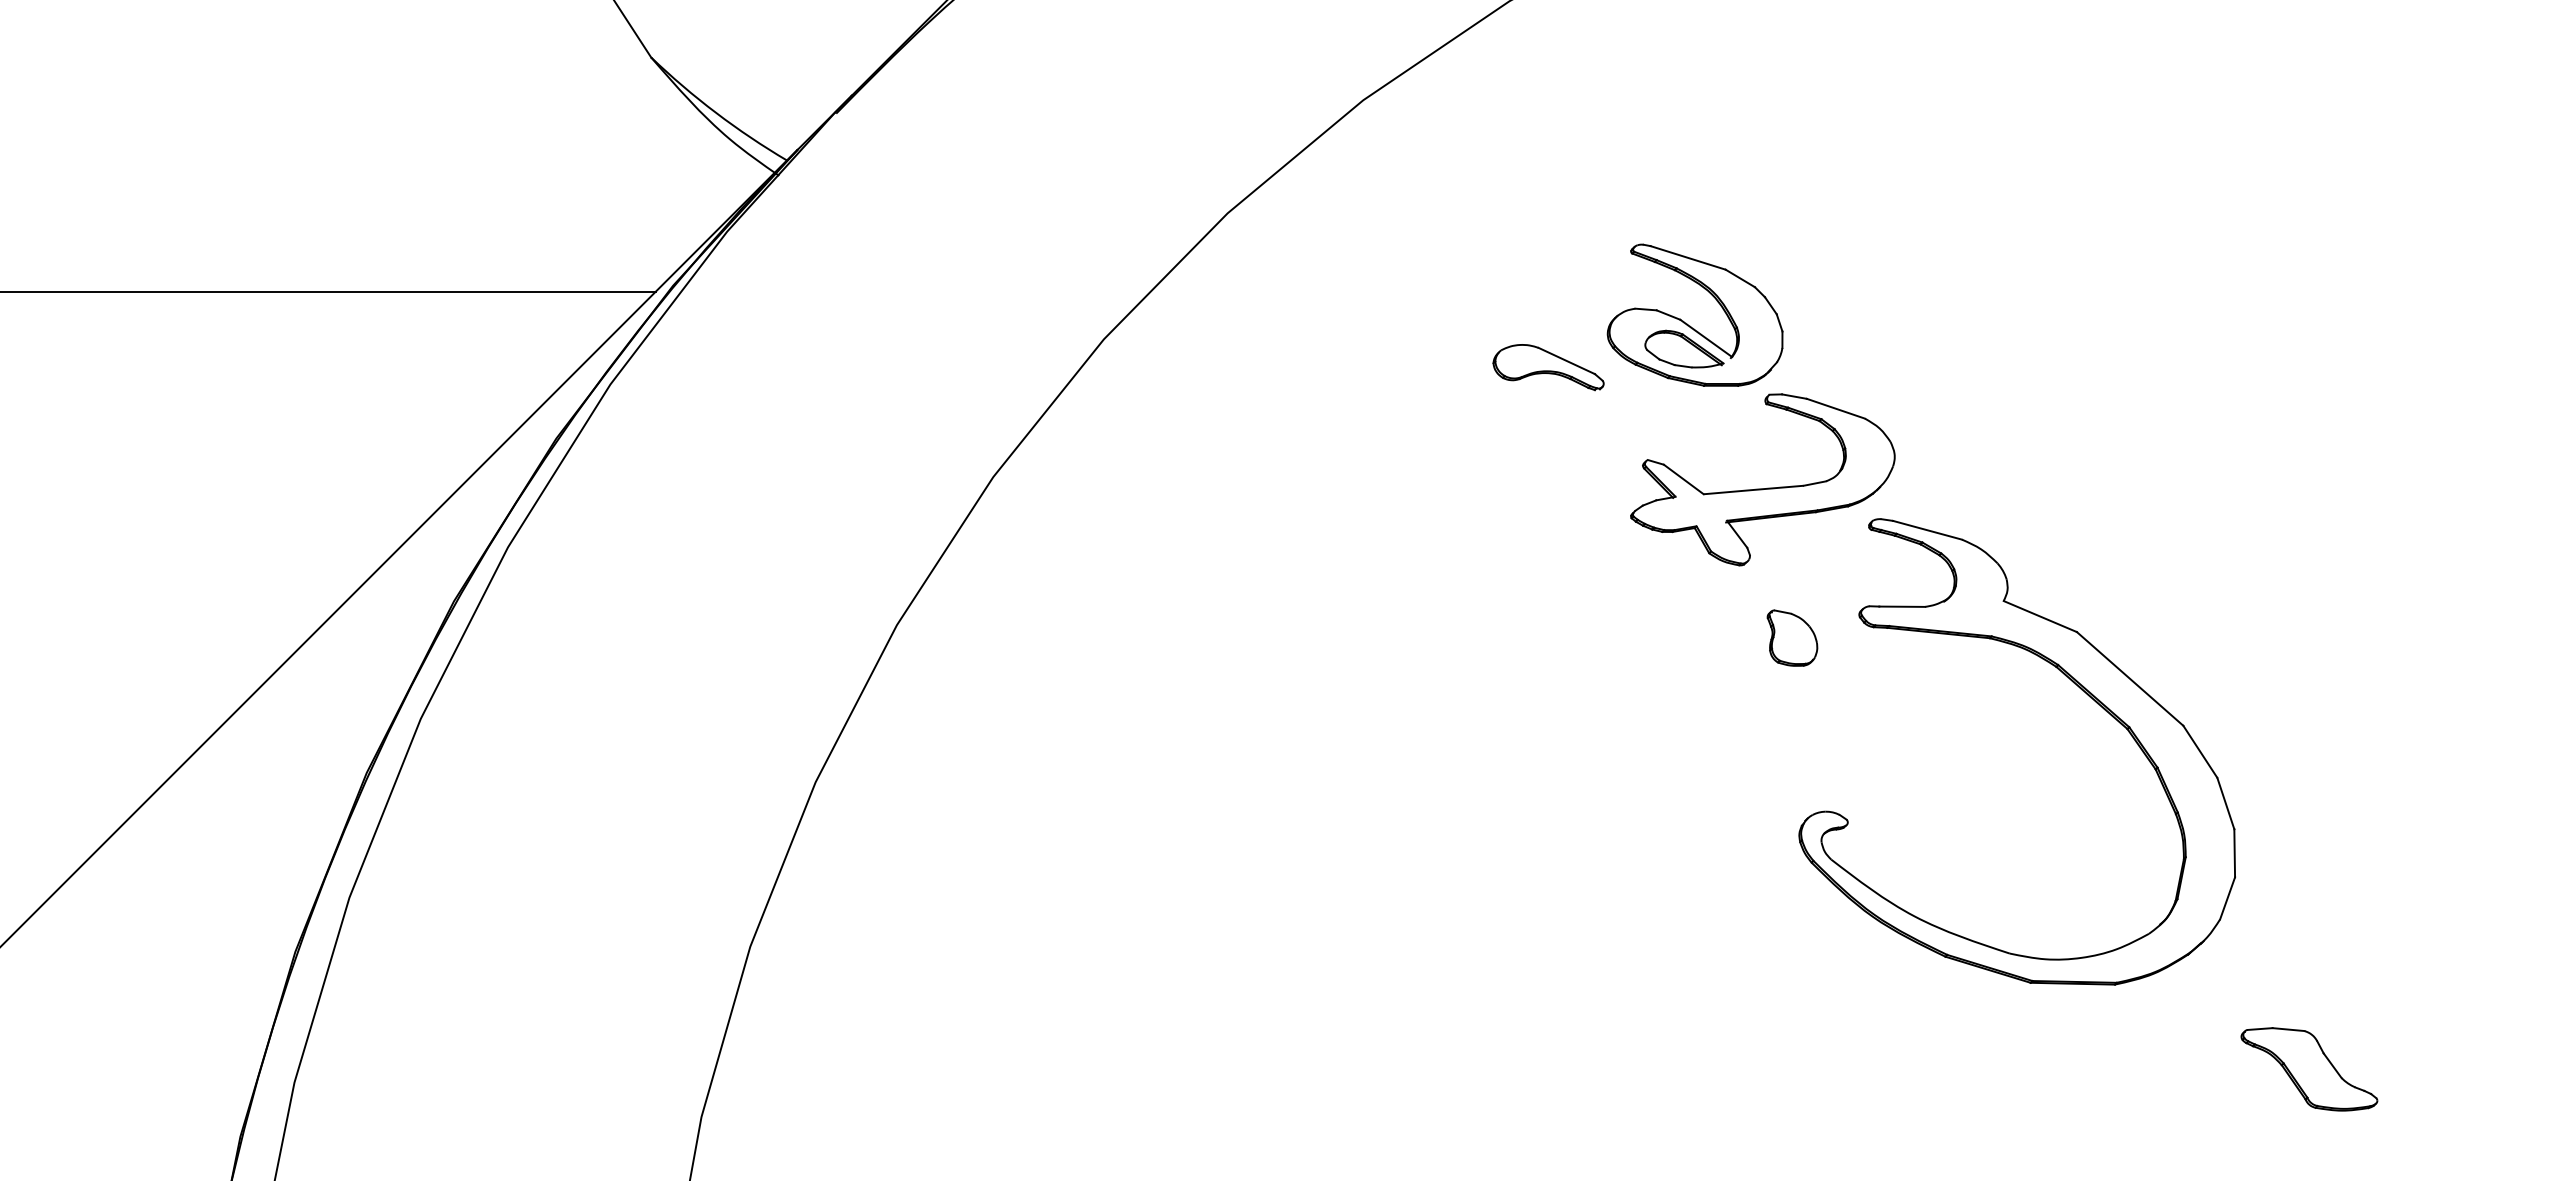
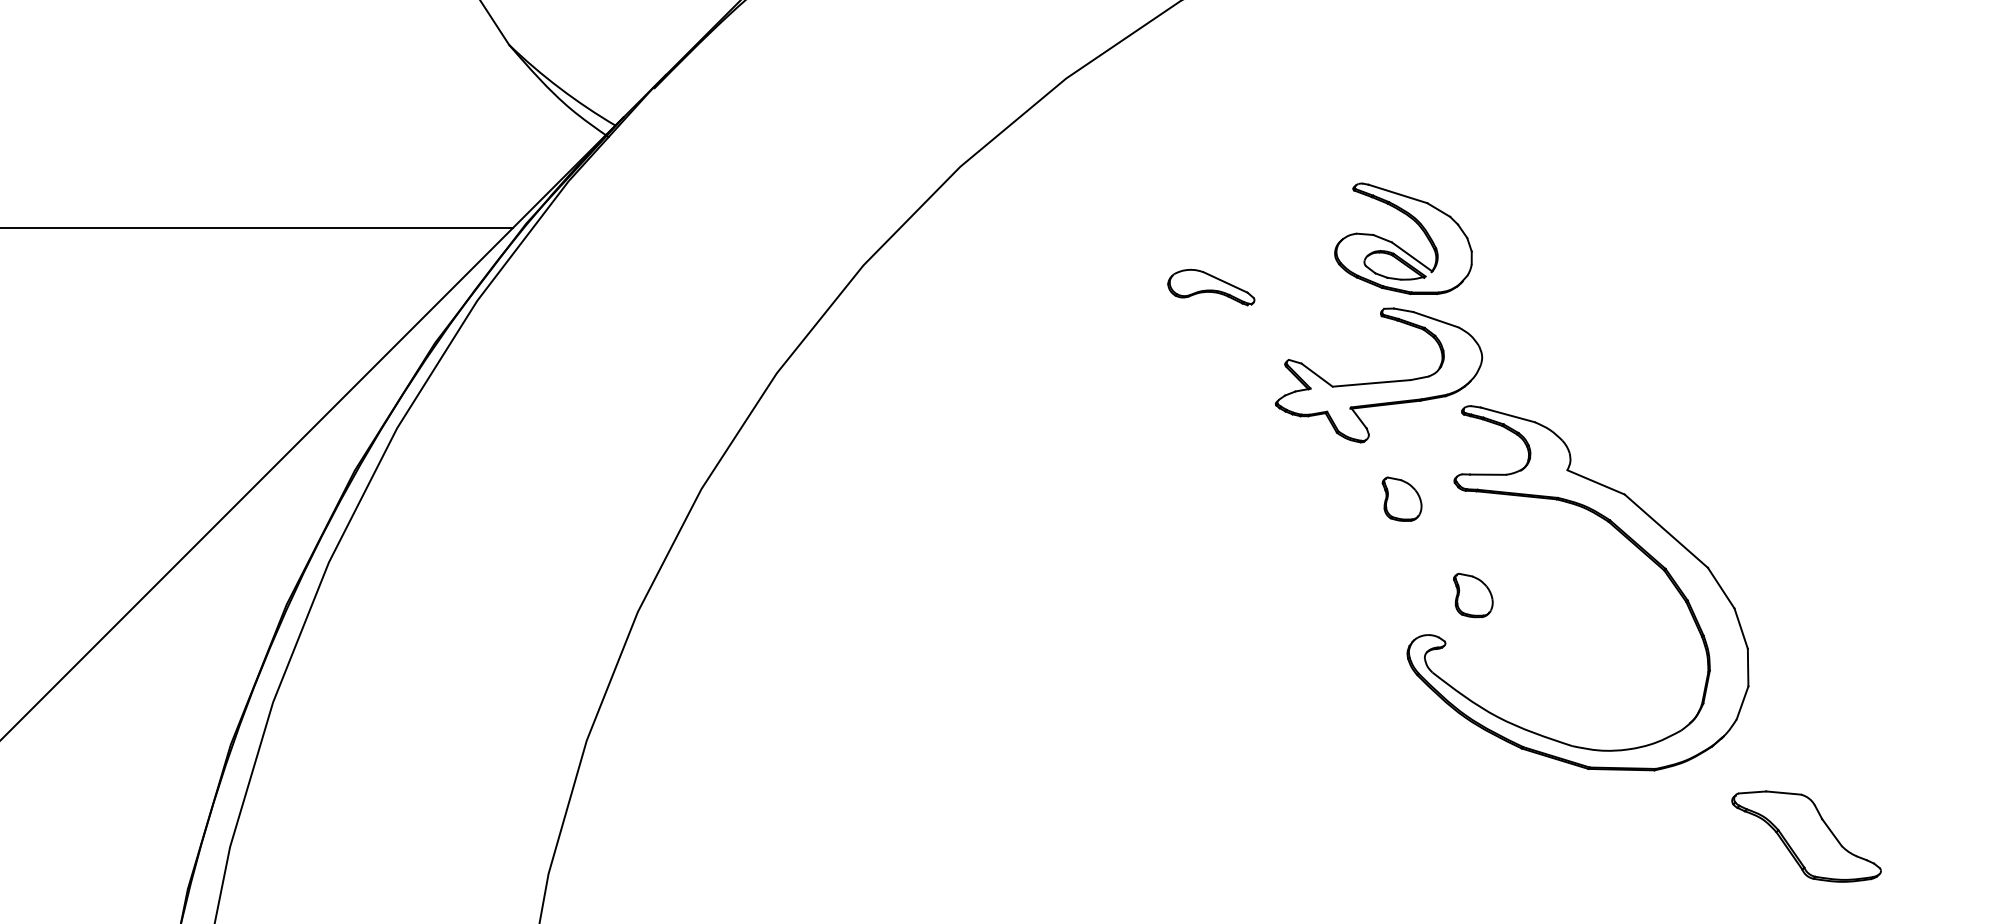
part: (1687, 323) -> (1397, 245), moved
part: (1883, 760) -> (1473, 595), added
part: (2309, 1069) -> (1806, 836), size x1.4

